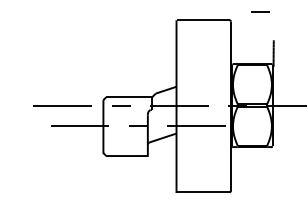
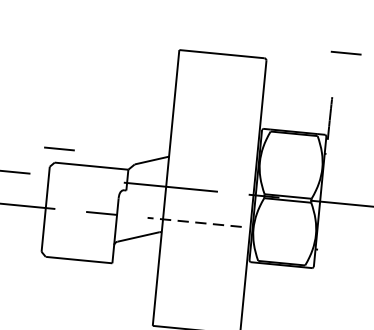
line: (260, 11) -> (345, 51), moved
line: (121, 105) -> (59, 148), moved
line: (195, 125) -> (193, 221), solid -> dashed

